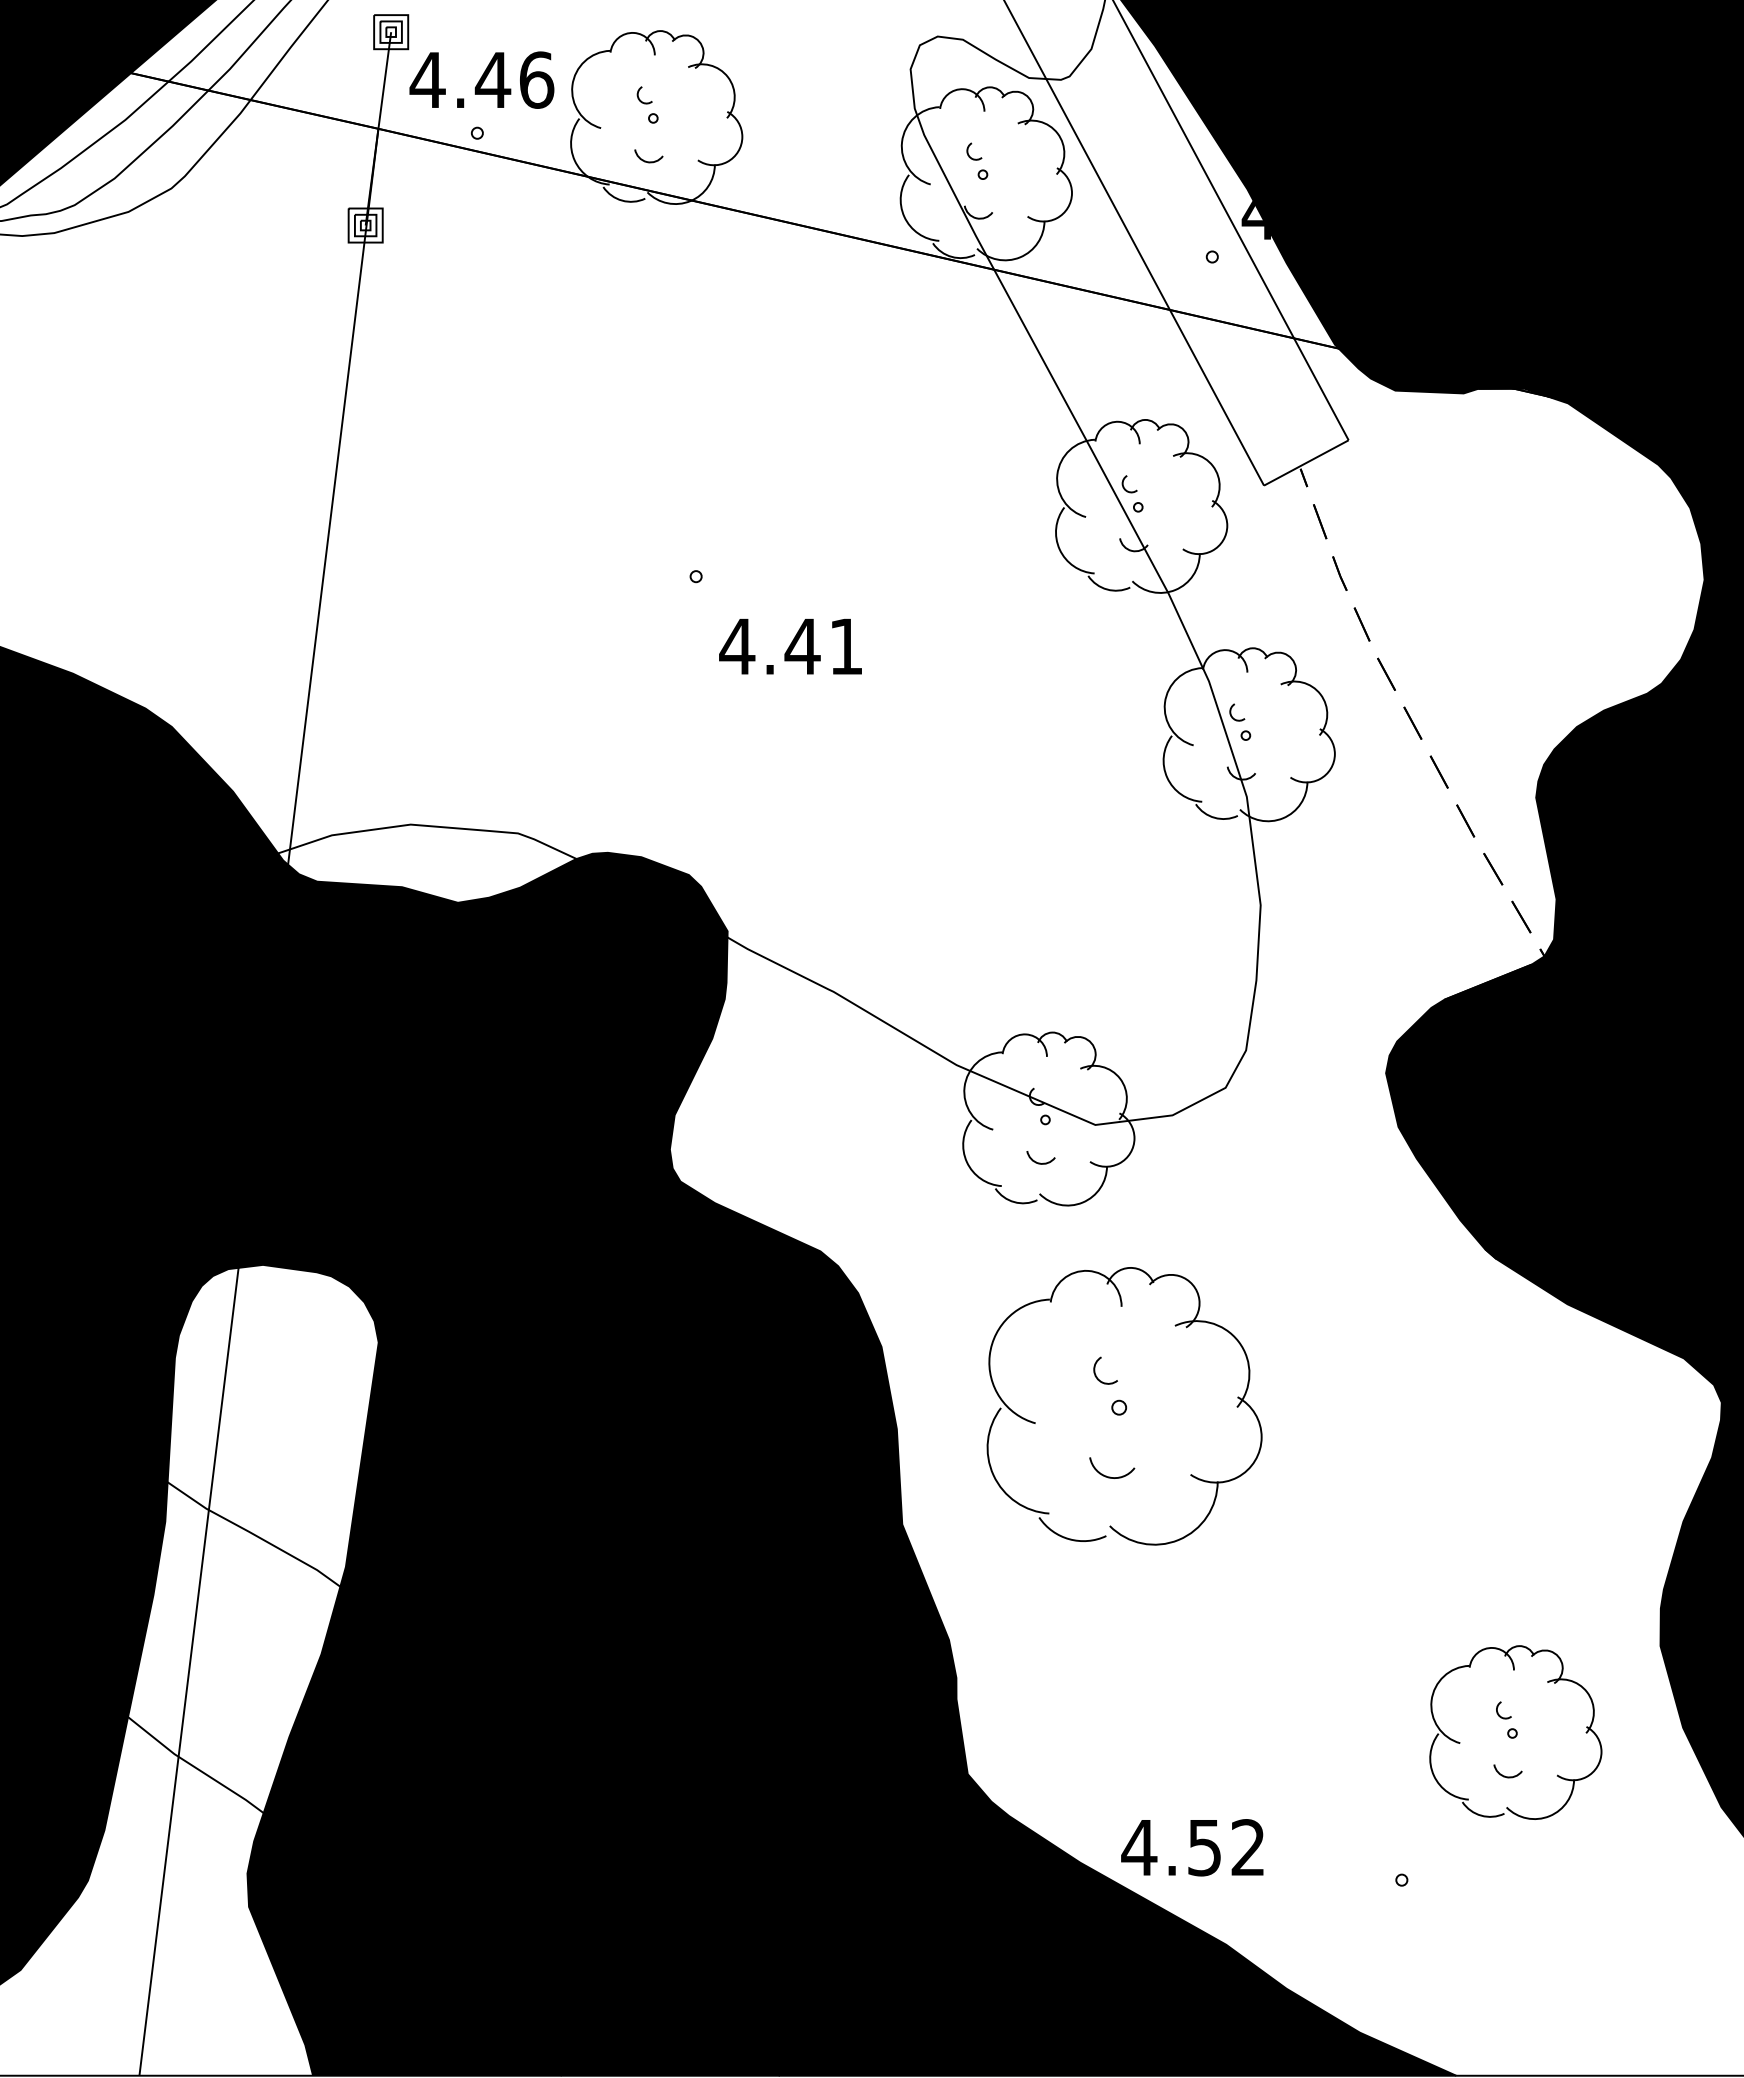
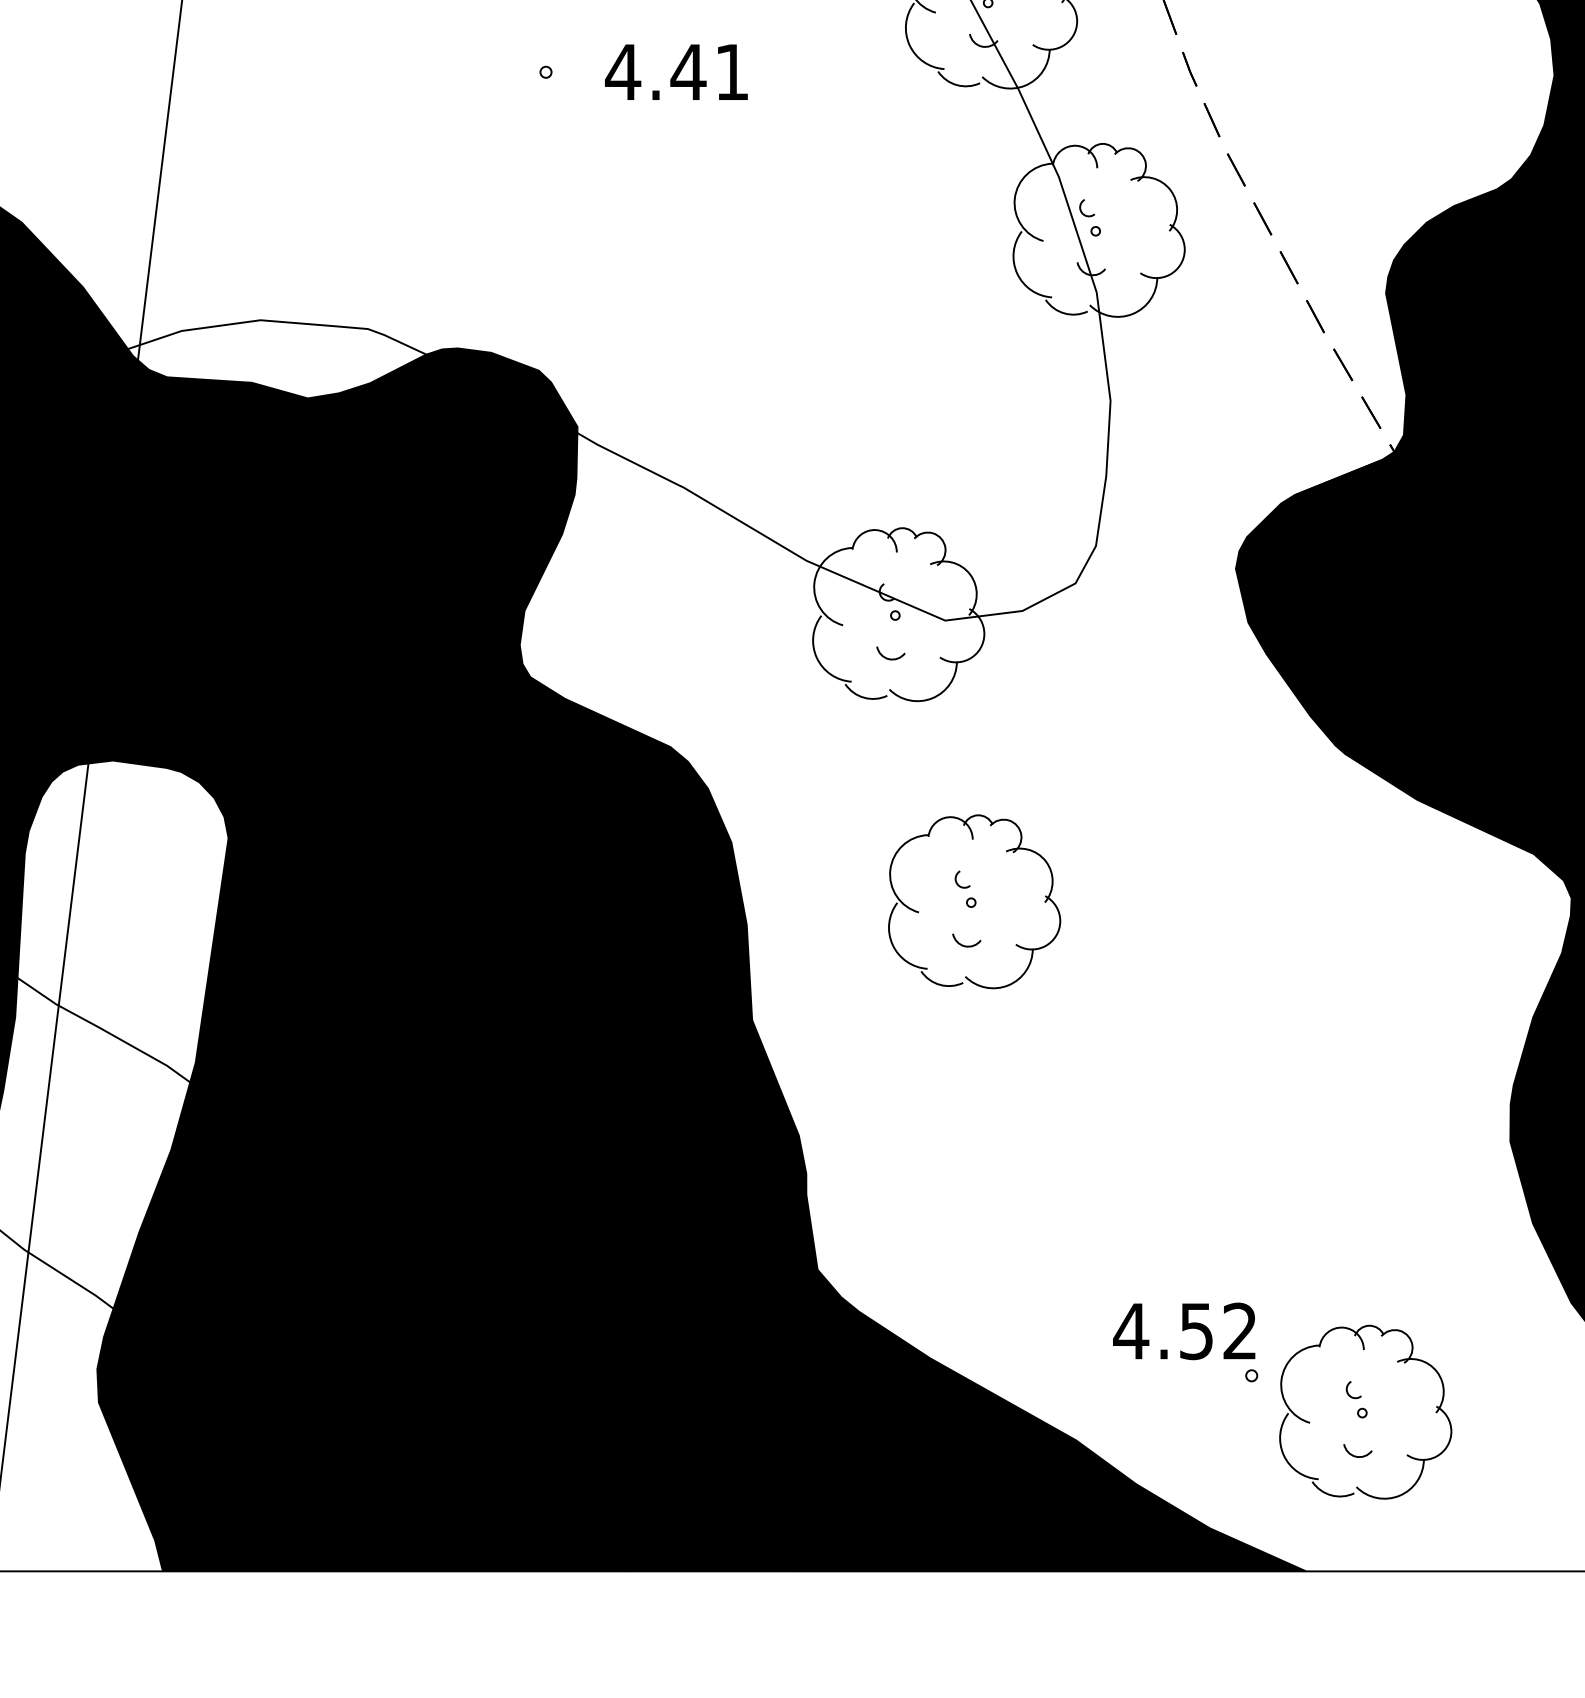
text: (790, 646) -> (676, 72), moved
part: (1124, 1405) -> (974, 901), size x0.62
part: (1515, 1732) -> (1365, 1412), moved
text: (1192, 1847) -> (1184, 1331), moved

